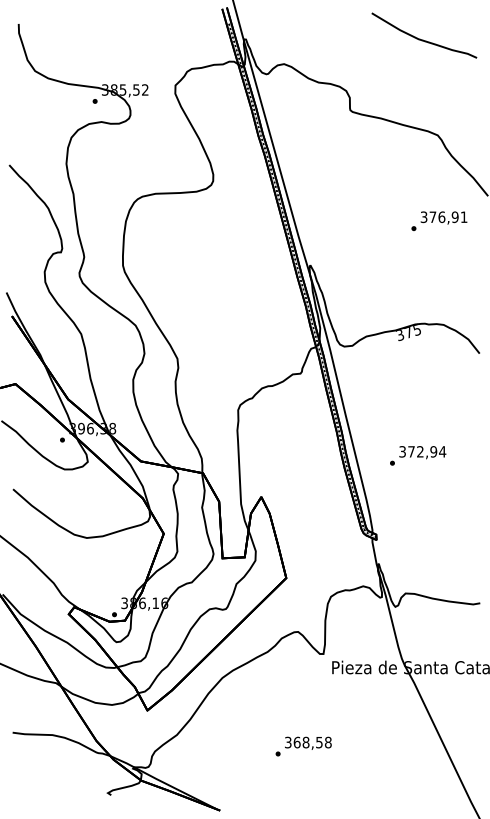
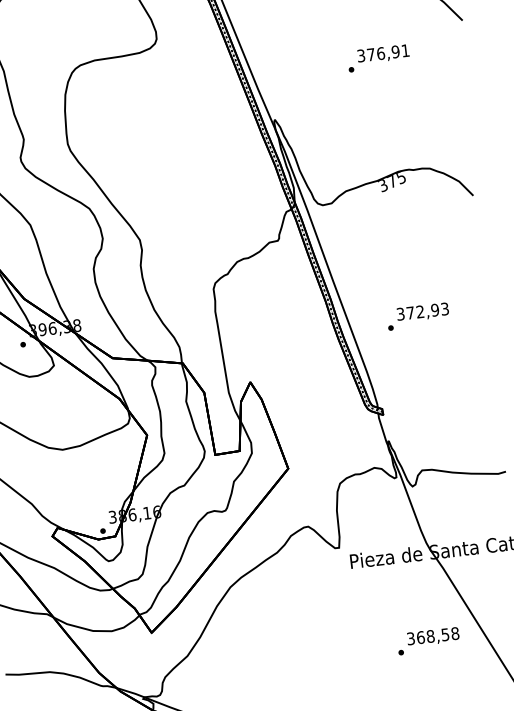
text: (439, 220) -> (378, 57), moved
text: (442, 451) -> (444, 308), 372,94 -> 372,93
text: (303, 746) -> (428, 641), moved

